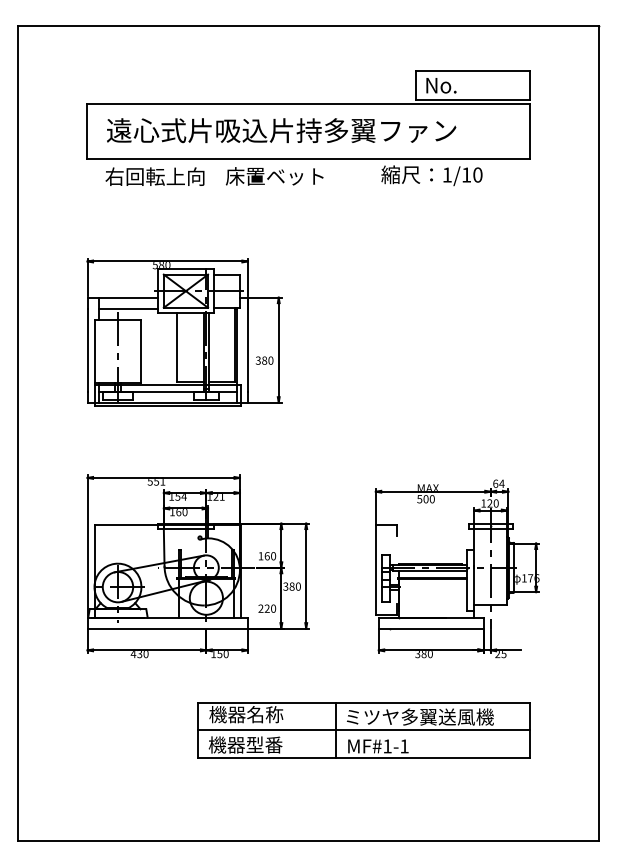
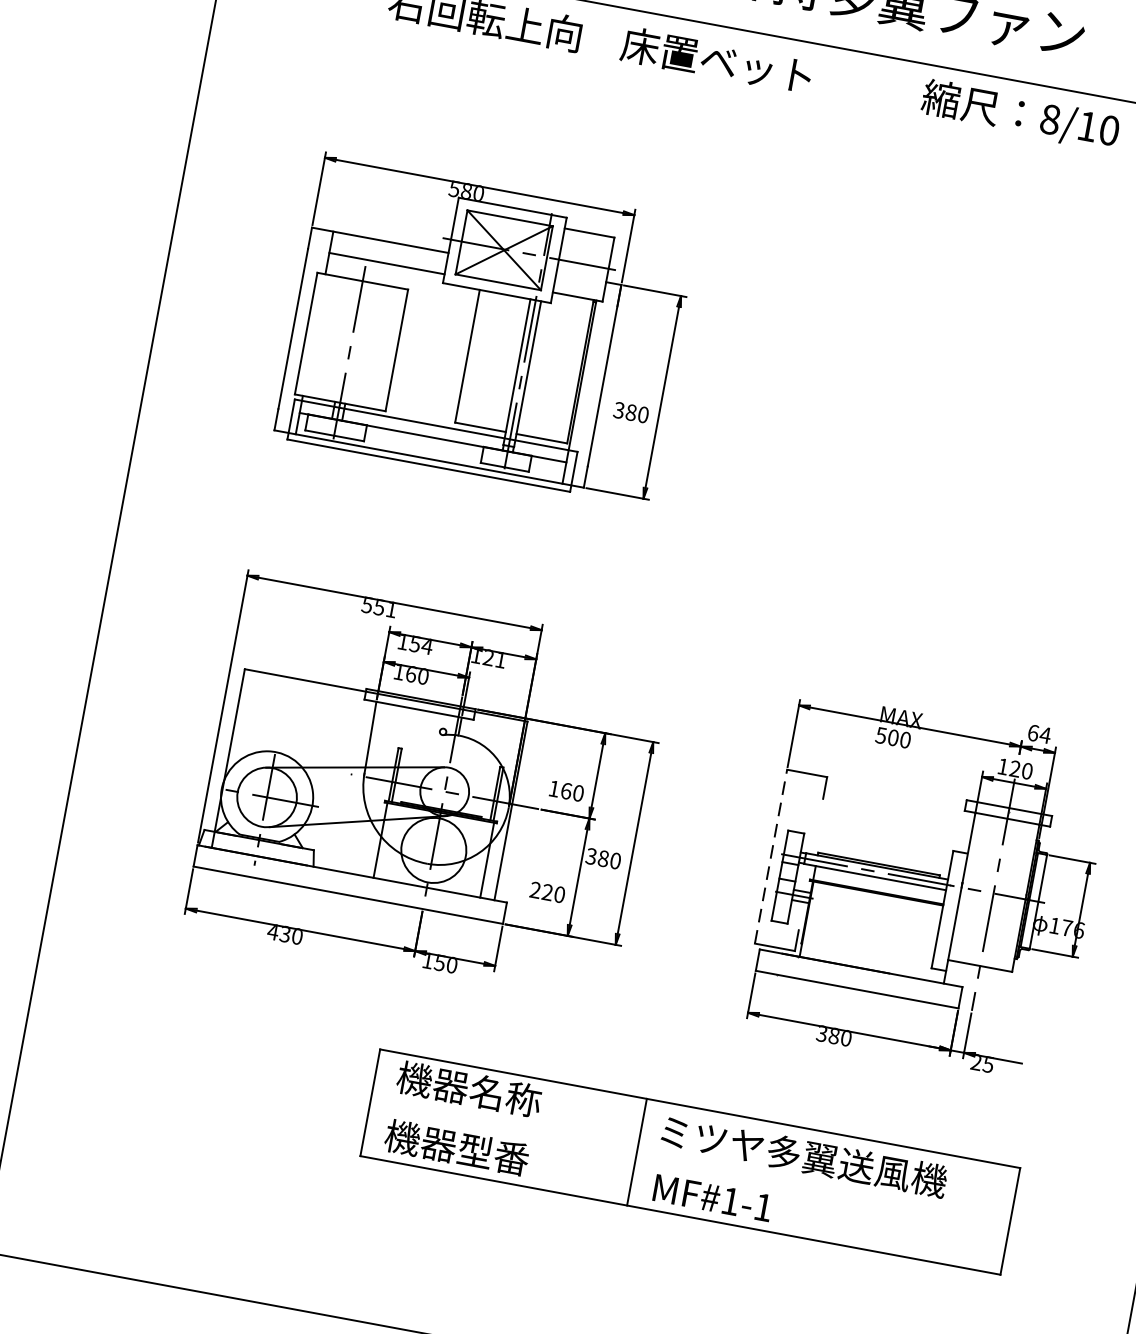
text: (446, 174) -> (1049, 118), 1/10 -> 8/10
line: (375, 569) -> (770, 855), solid -> dashed
line: (363, 730) -> (689, 1162), removed

